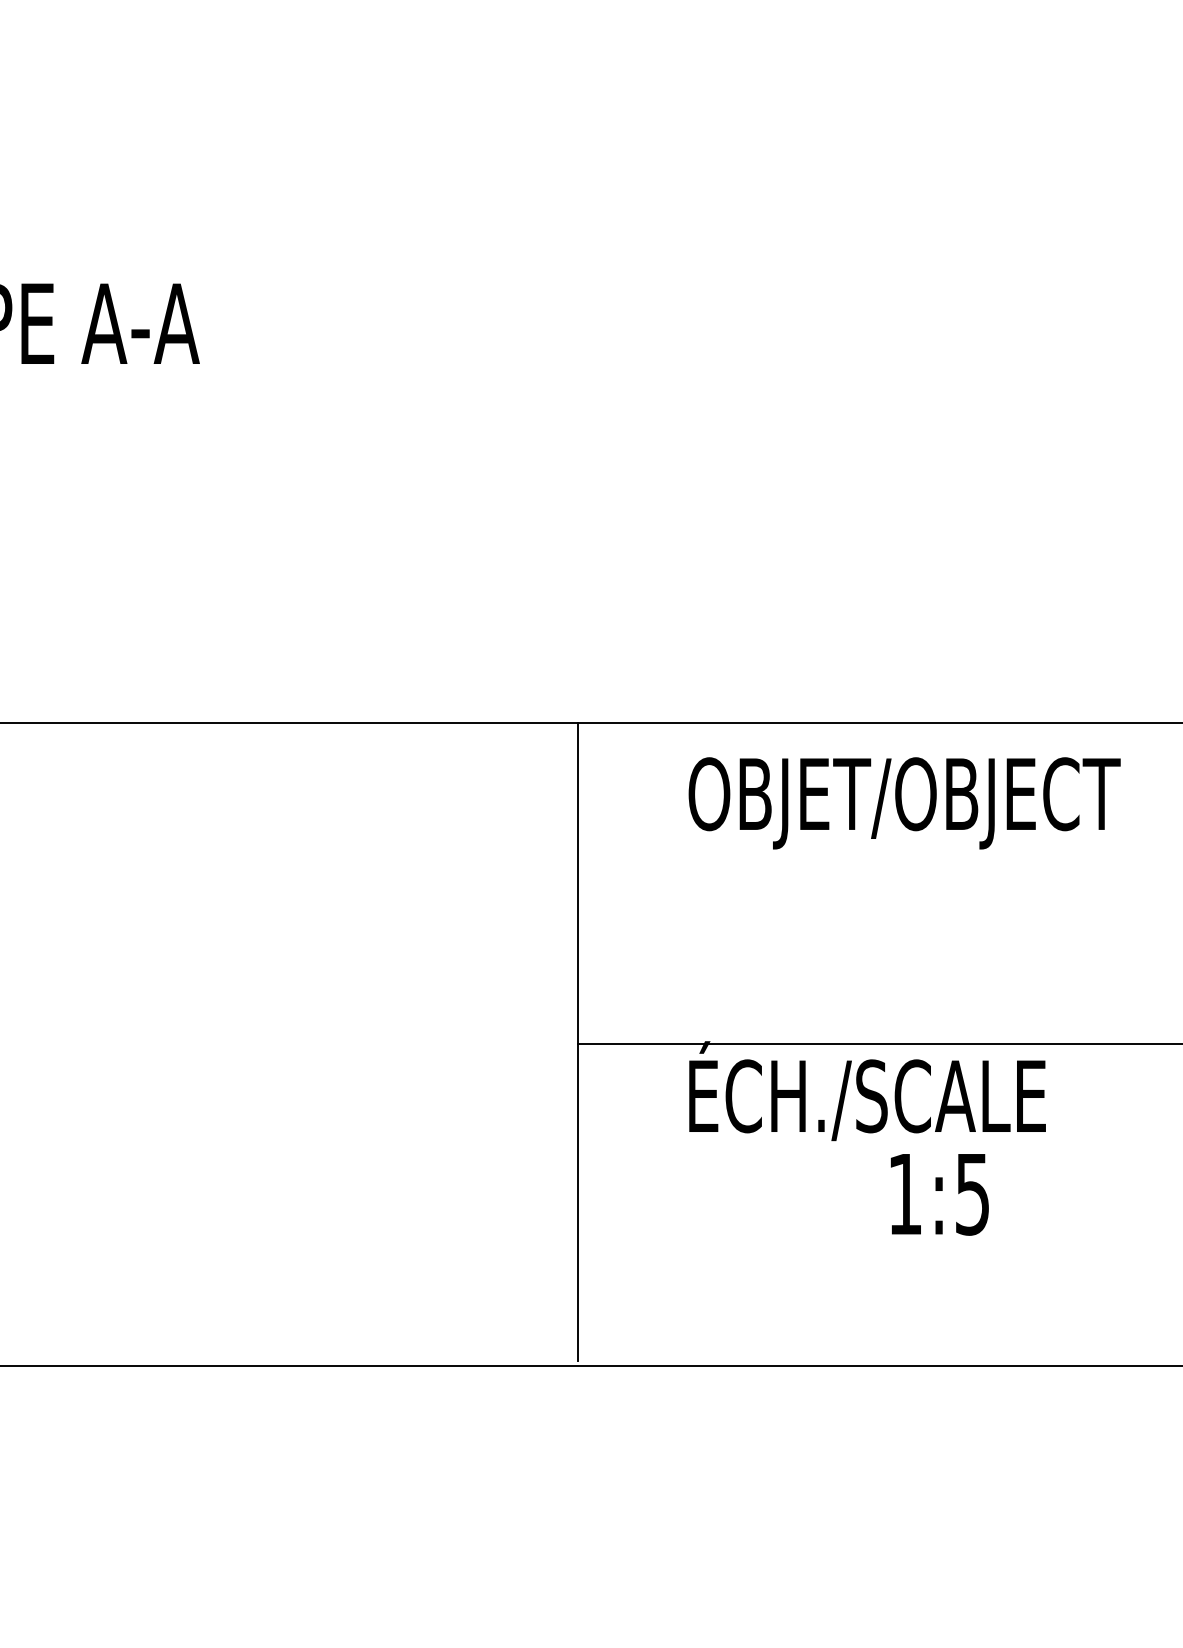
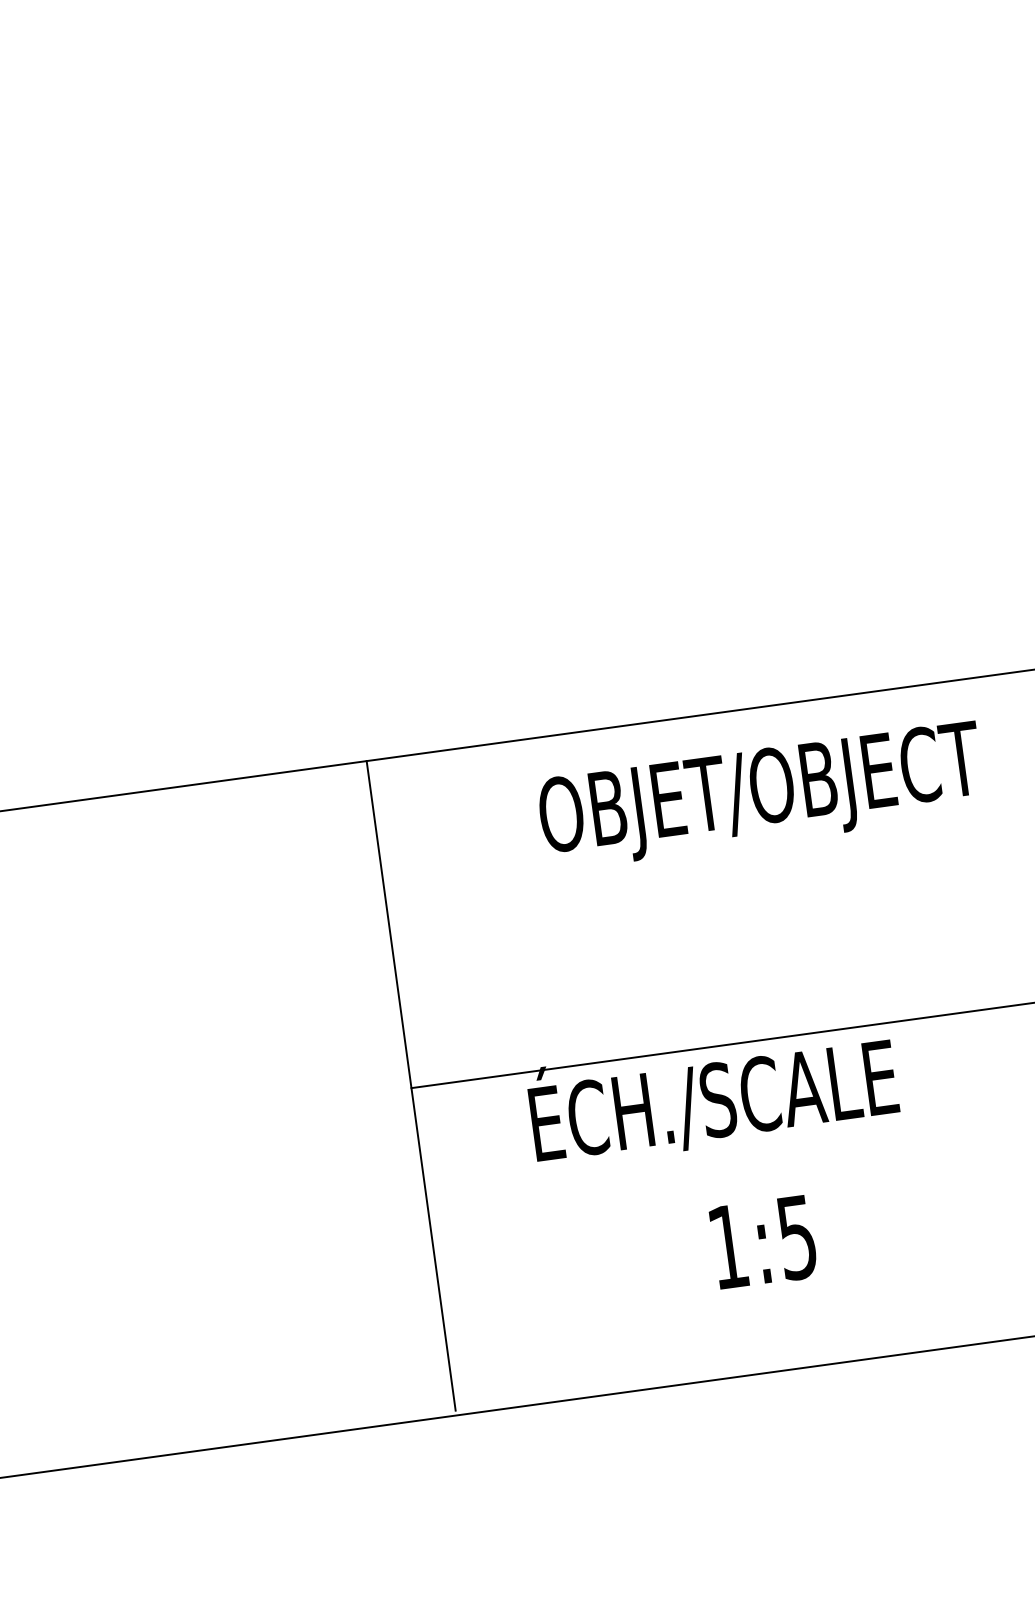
text: (904, 803) -> (761, 796), moved
text: (939, 1194) -> (763, 1242), moved

